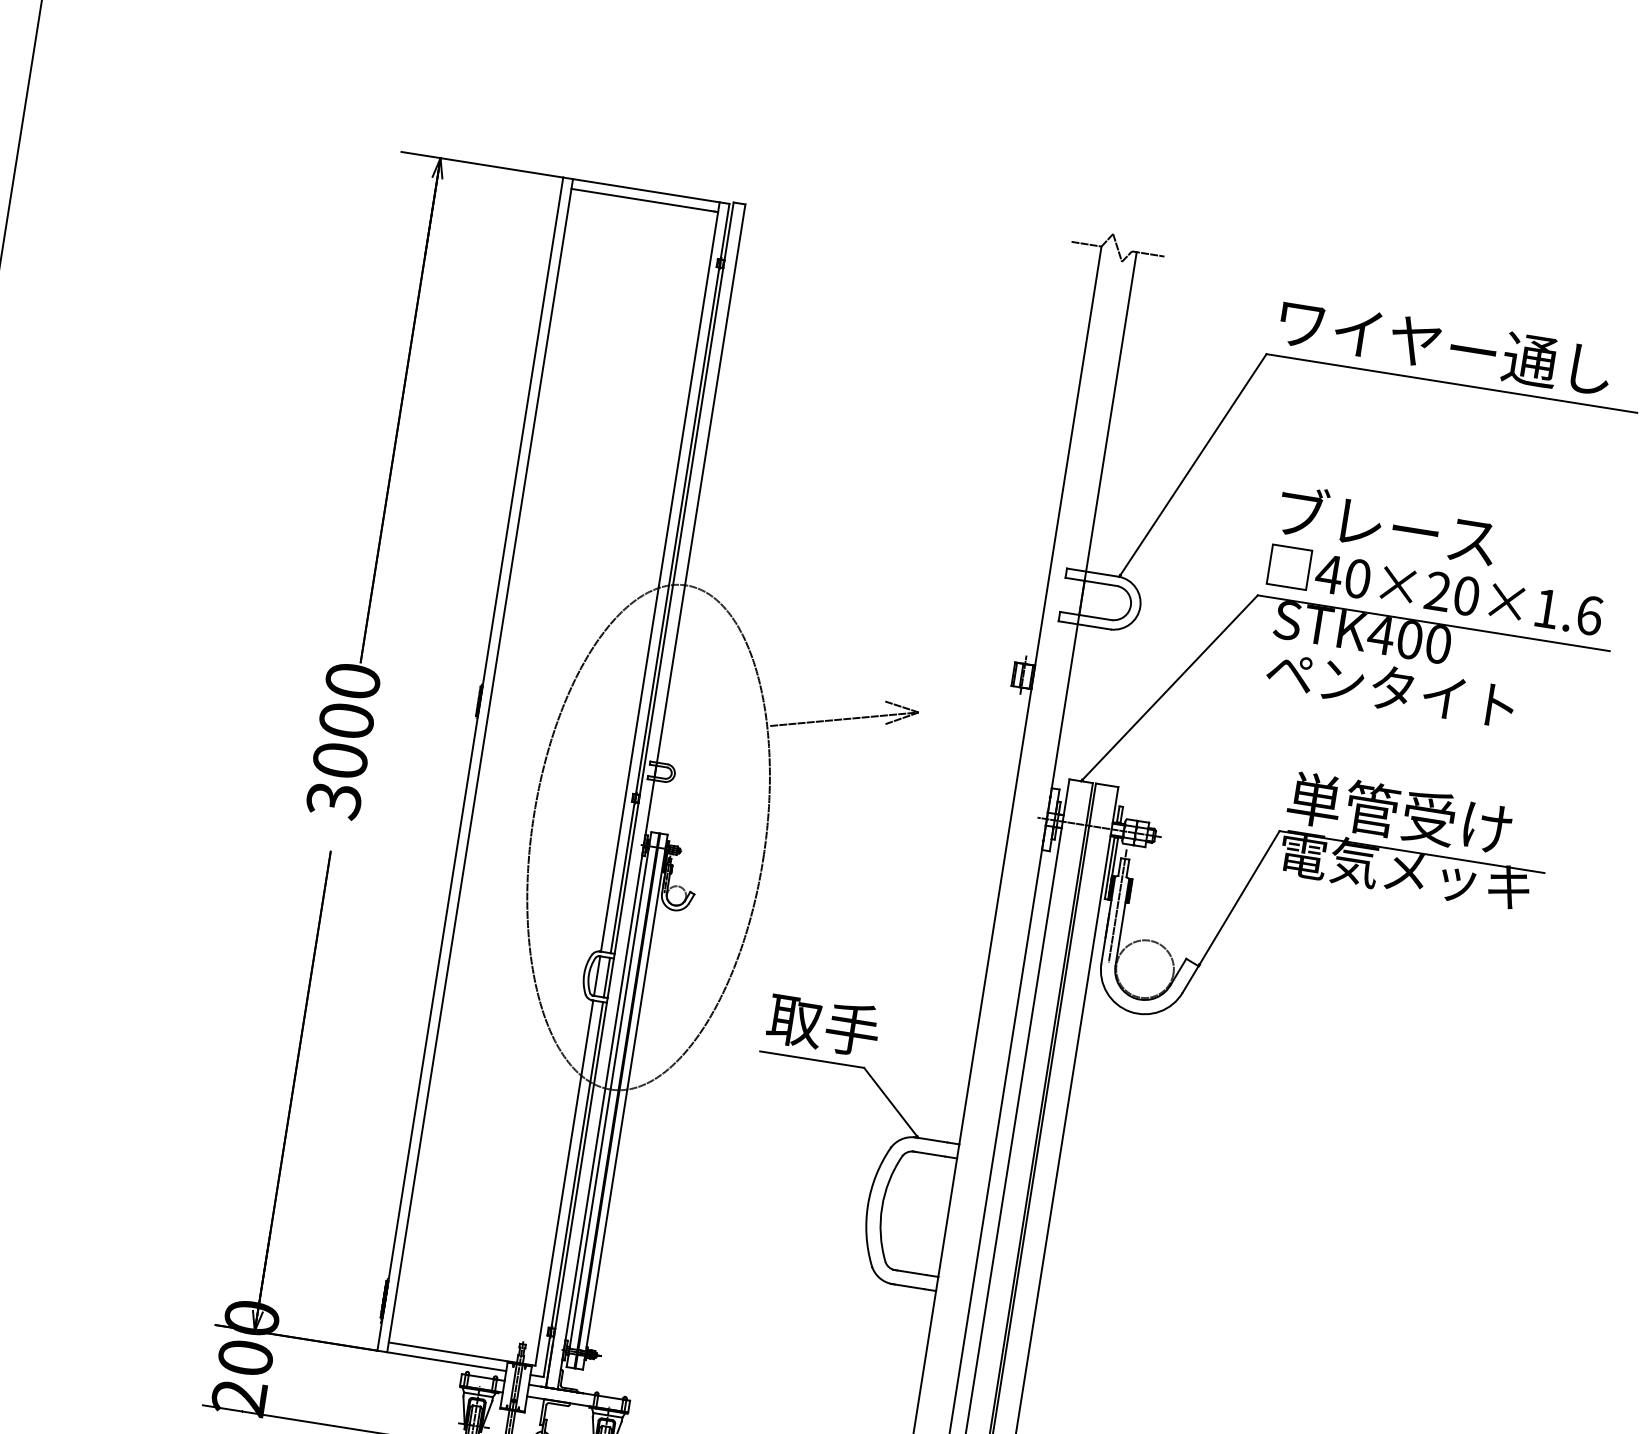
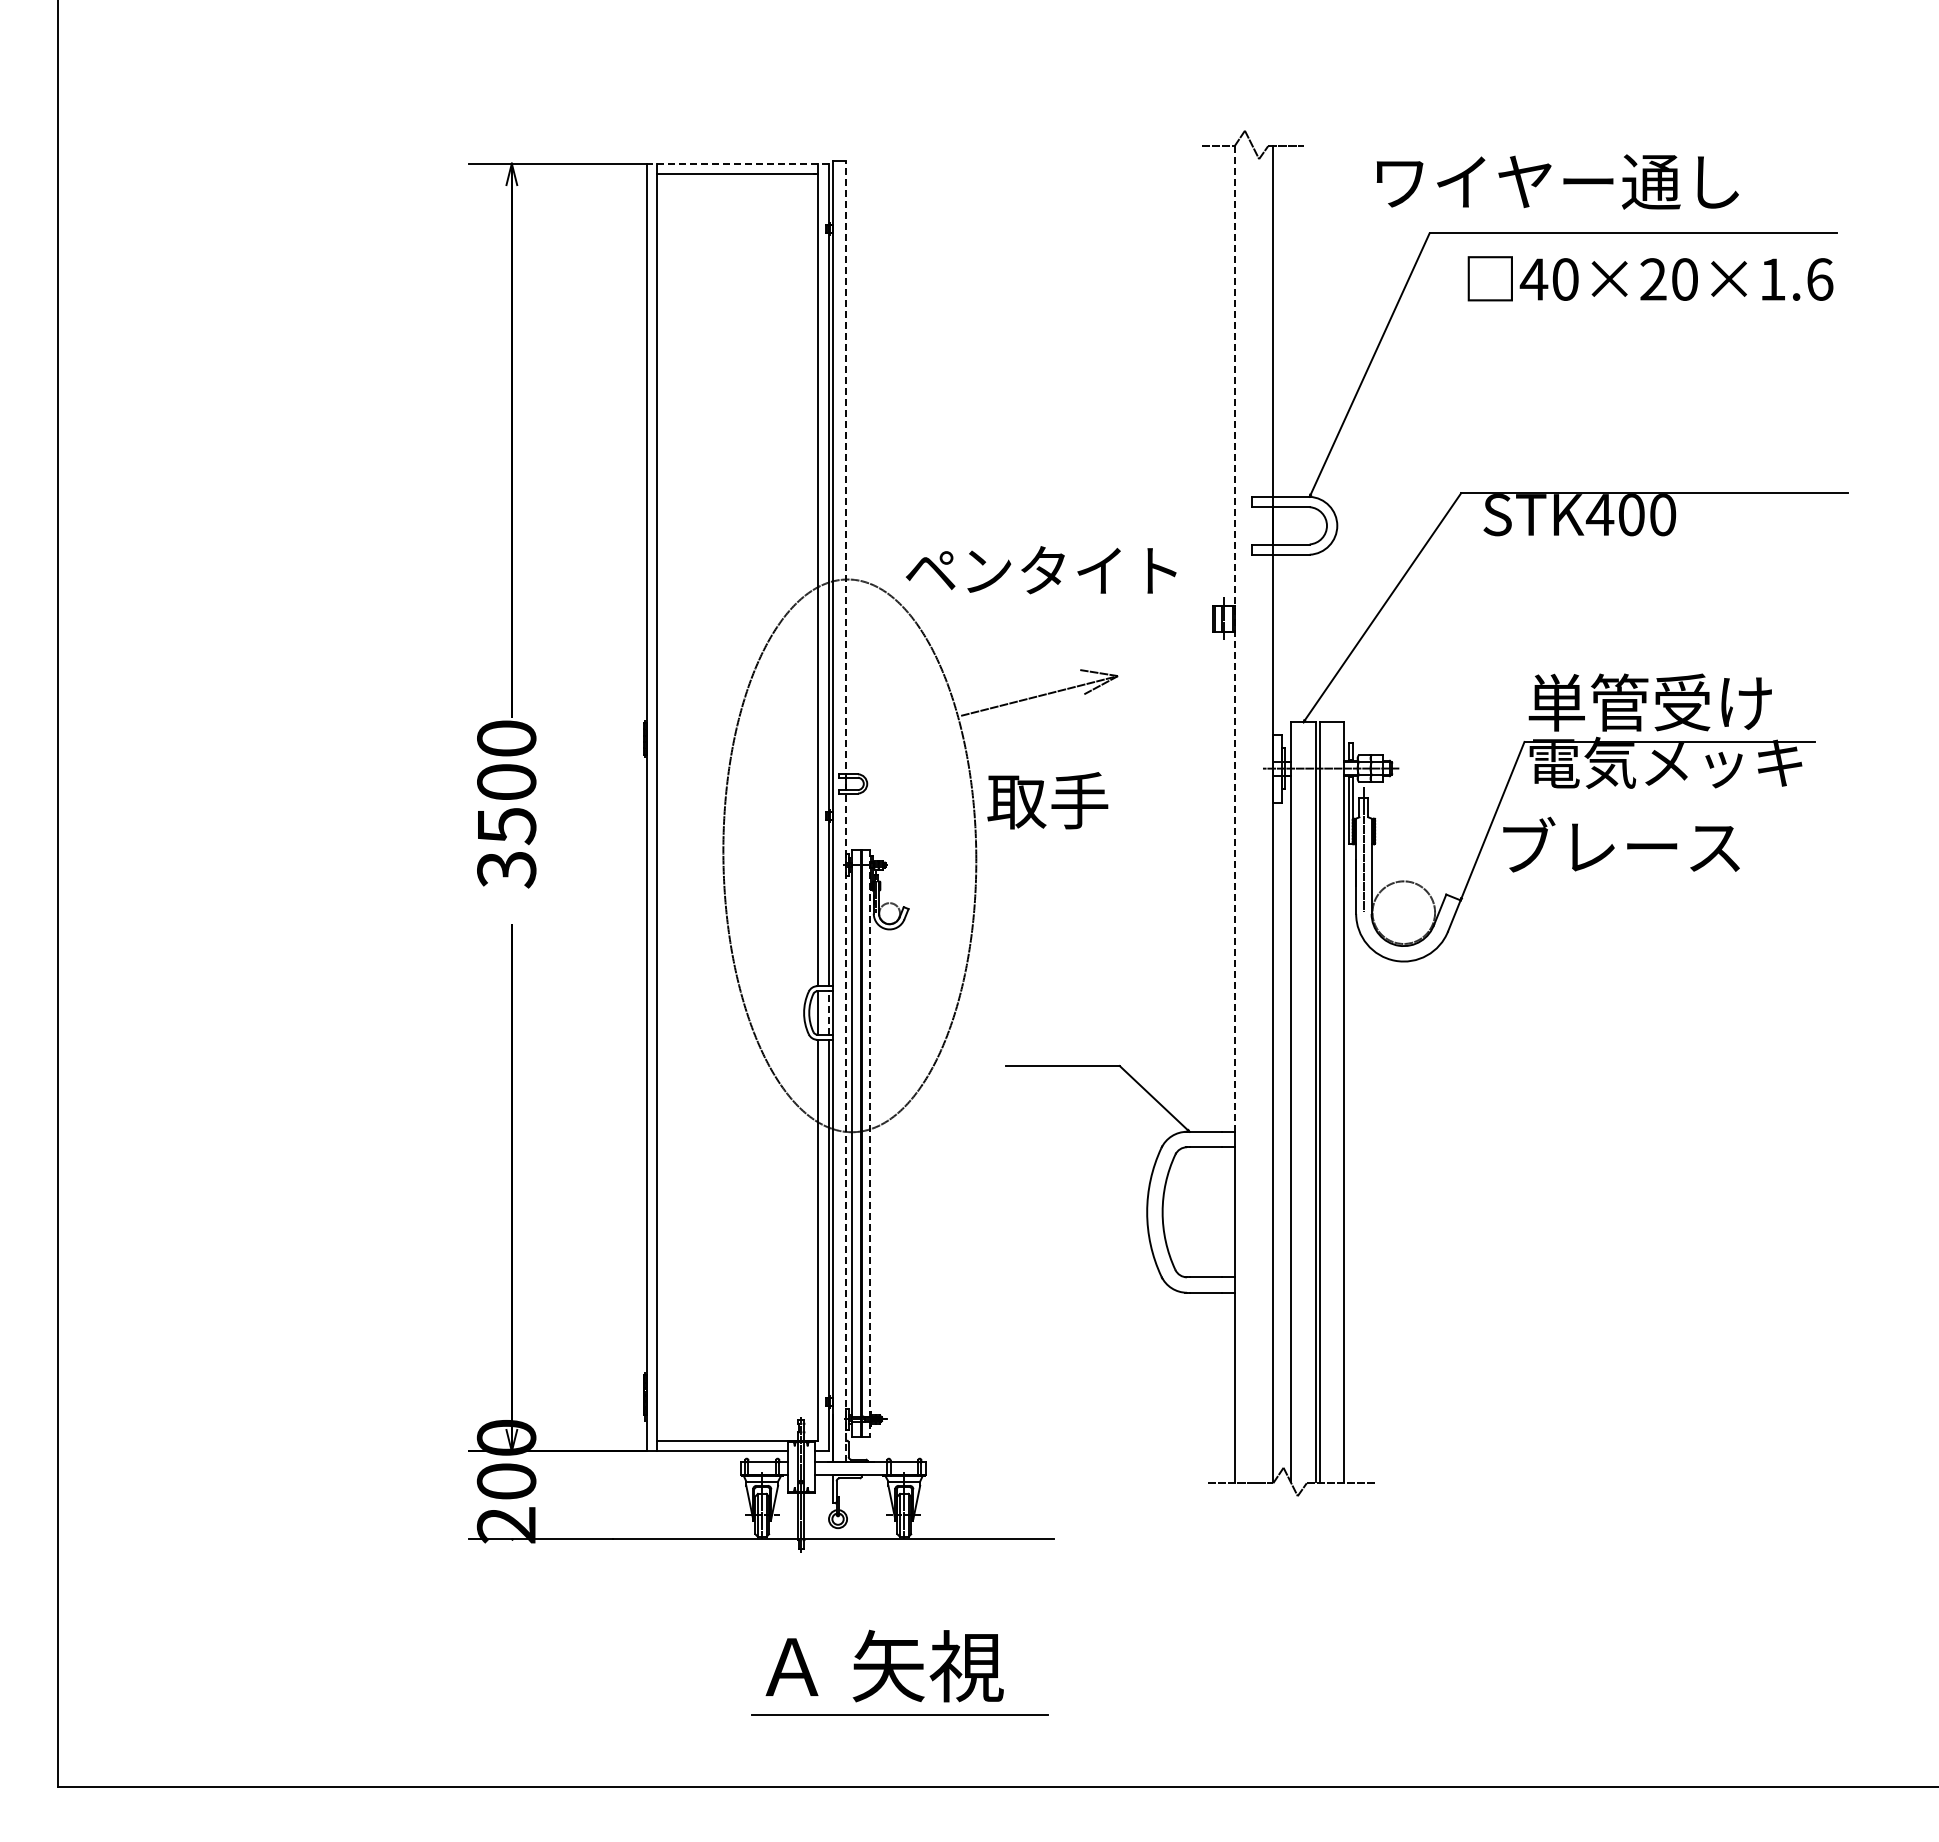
line: (646, 190) -> (737, 163), solid -> dashed
text: (1445, 346) -> (1557, 181), moved
text: (1387, 524) -> (1621, 844), moved
text: (1435, 590) -> (1650, 278), moved
text: (1390, 688) -> (1041, 570), moved
line: (1030, 695) -> (1234, 639), solid -> dashed
text: (340, 761) -> (506, 826), 3000 -> 3500
line: (651, 796) -> (846, 811), solid -> dashed
line: (606, 978) -> (828, 1013), solid -> dashed
text: (823, 1024) -> (1047, 800), moved
line: (625, 1102) -> (869, 1143), solid -> dashed

